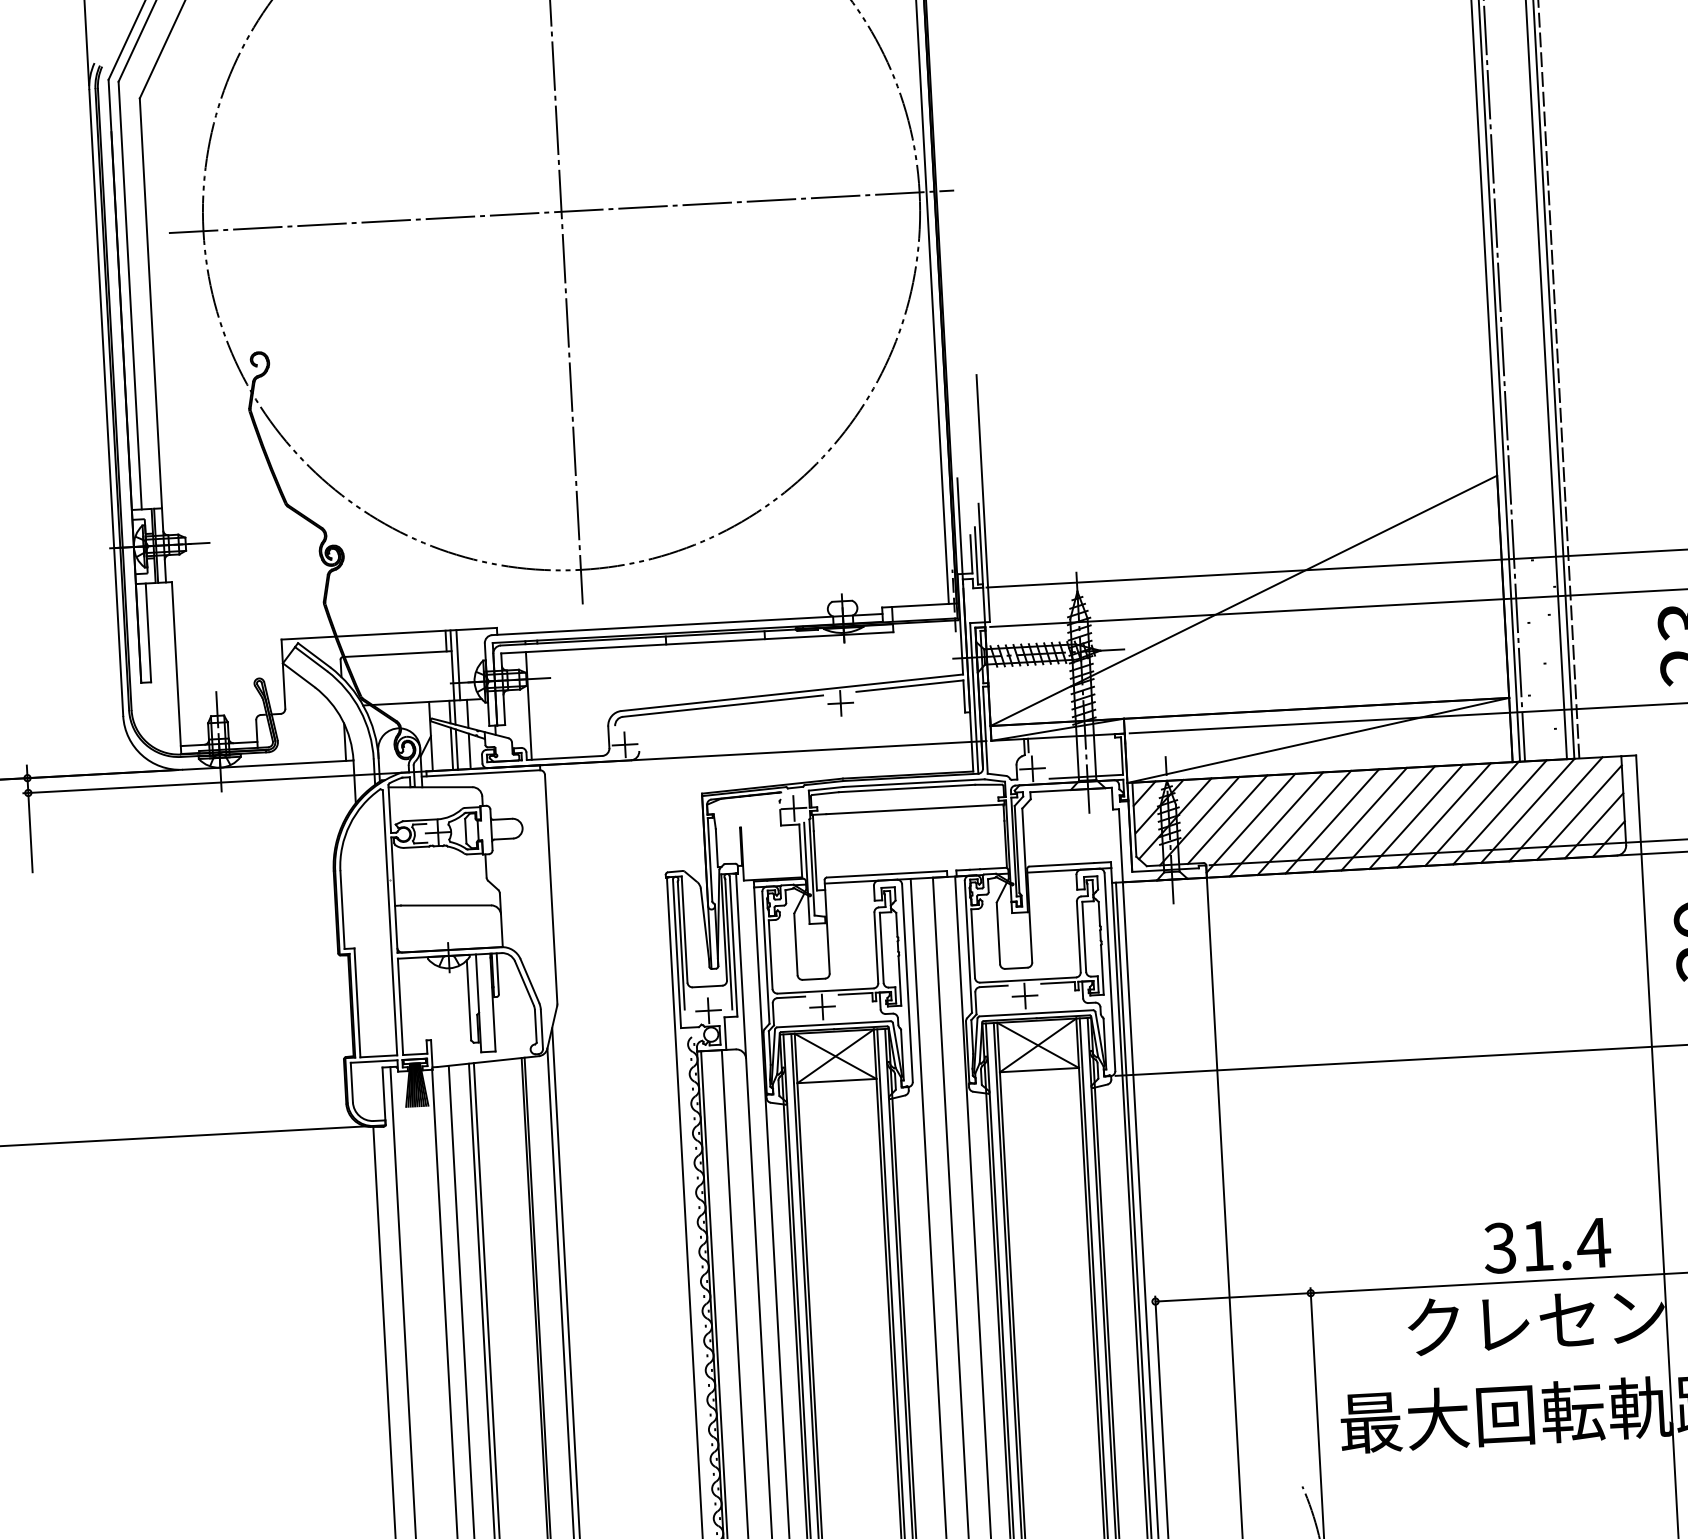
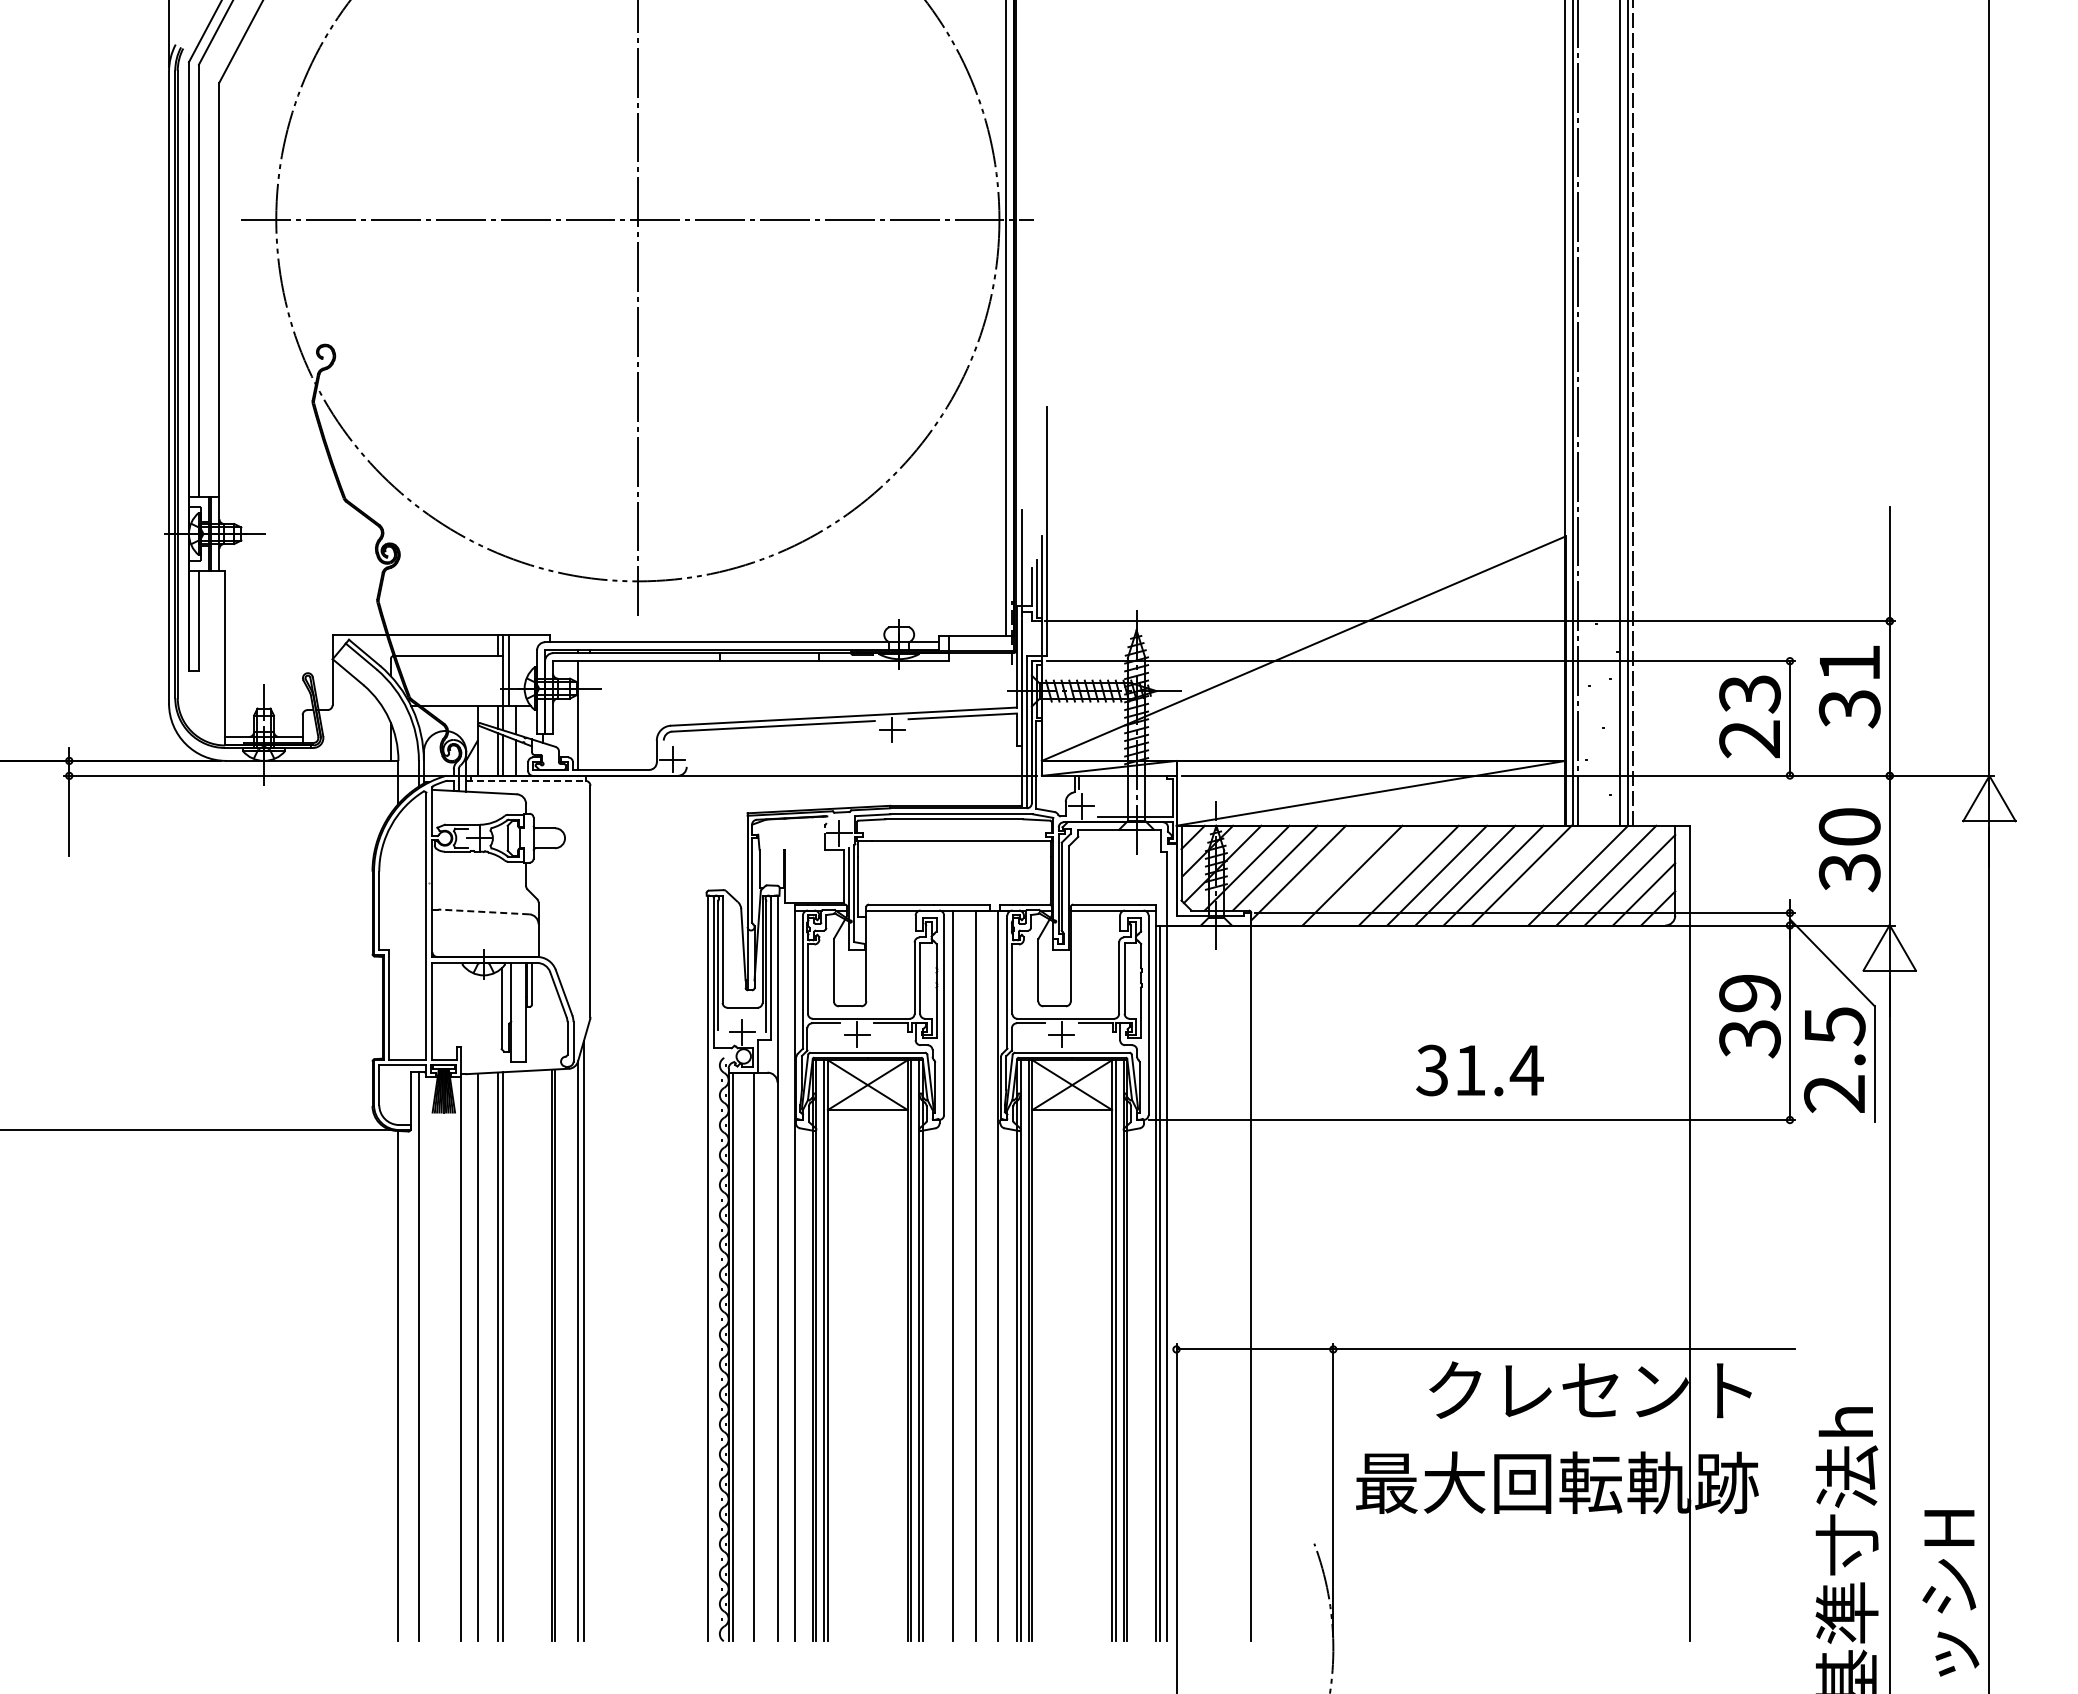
line: (480, 773) -> (525, 780), solid -> dashed
line: (1499, 812) -> (1549, 875), removed
line: (1332, 821) -> (1380, 875), removed
line: (1276, 824) -> (1324, 875), removed
line: (445, 905) -> (483, 911), solid -> dashed
text: (1546, 1245) -> (1479, 1070), moved

